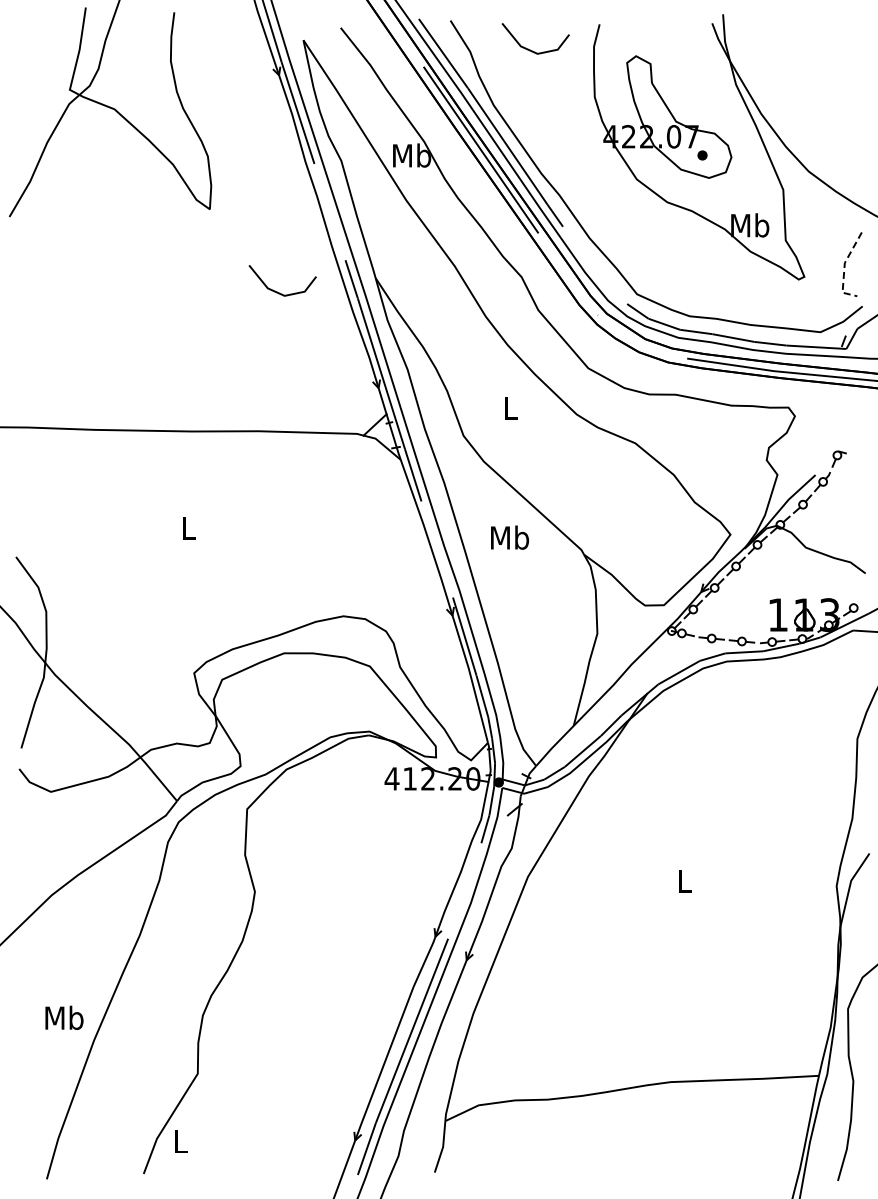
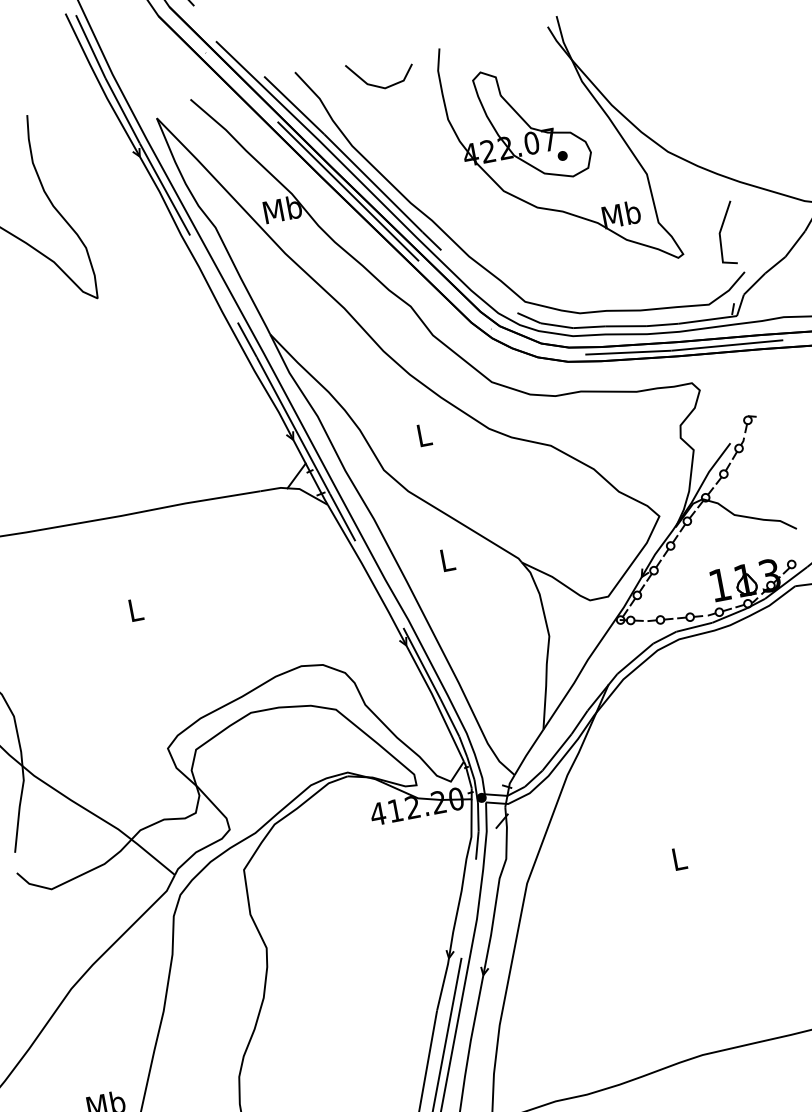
line: (844, 268) -> (720, 238), dashed -> solid
line: (277, 291) -> (178, 365), removed
text: (510, 537) -> (447, 559), Mb -> L

